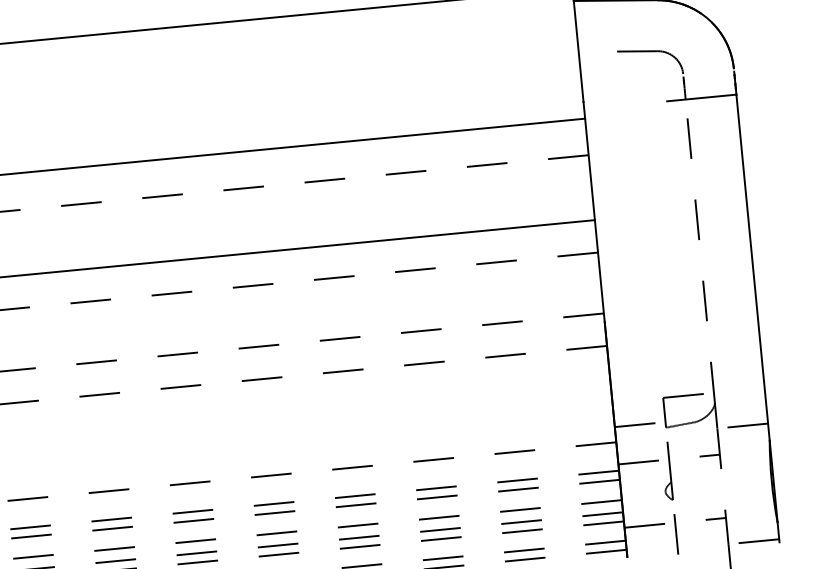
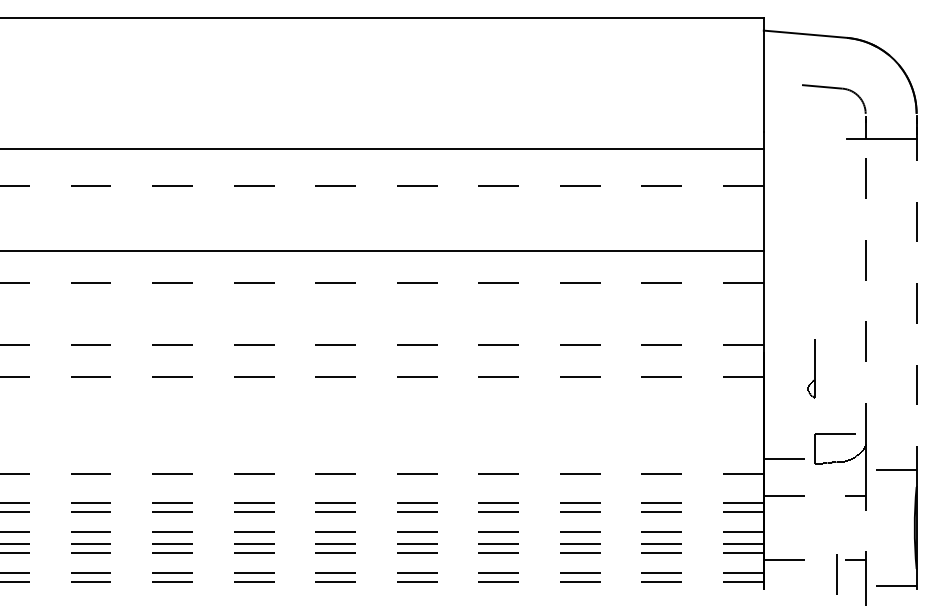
line: (752, 267) -> (916, 313), solid -> dashed
part: (667, 471) -> (811, 368), moved
line: (676, 534) -> (836, 574), moved

